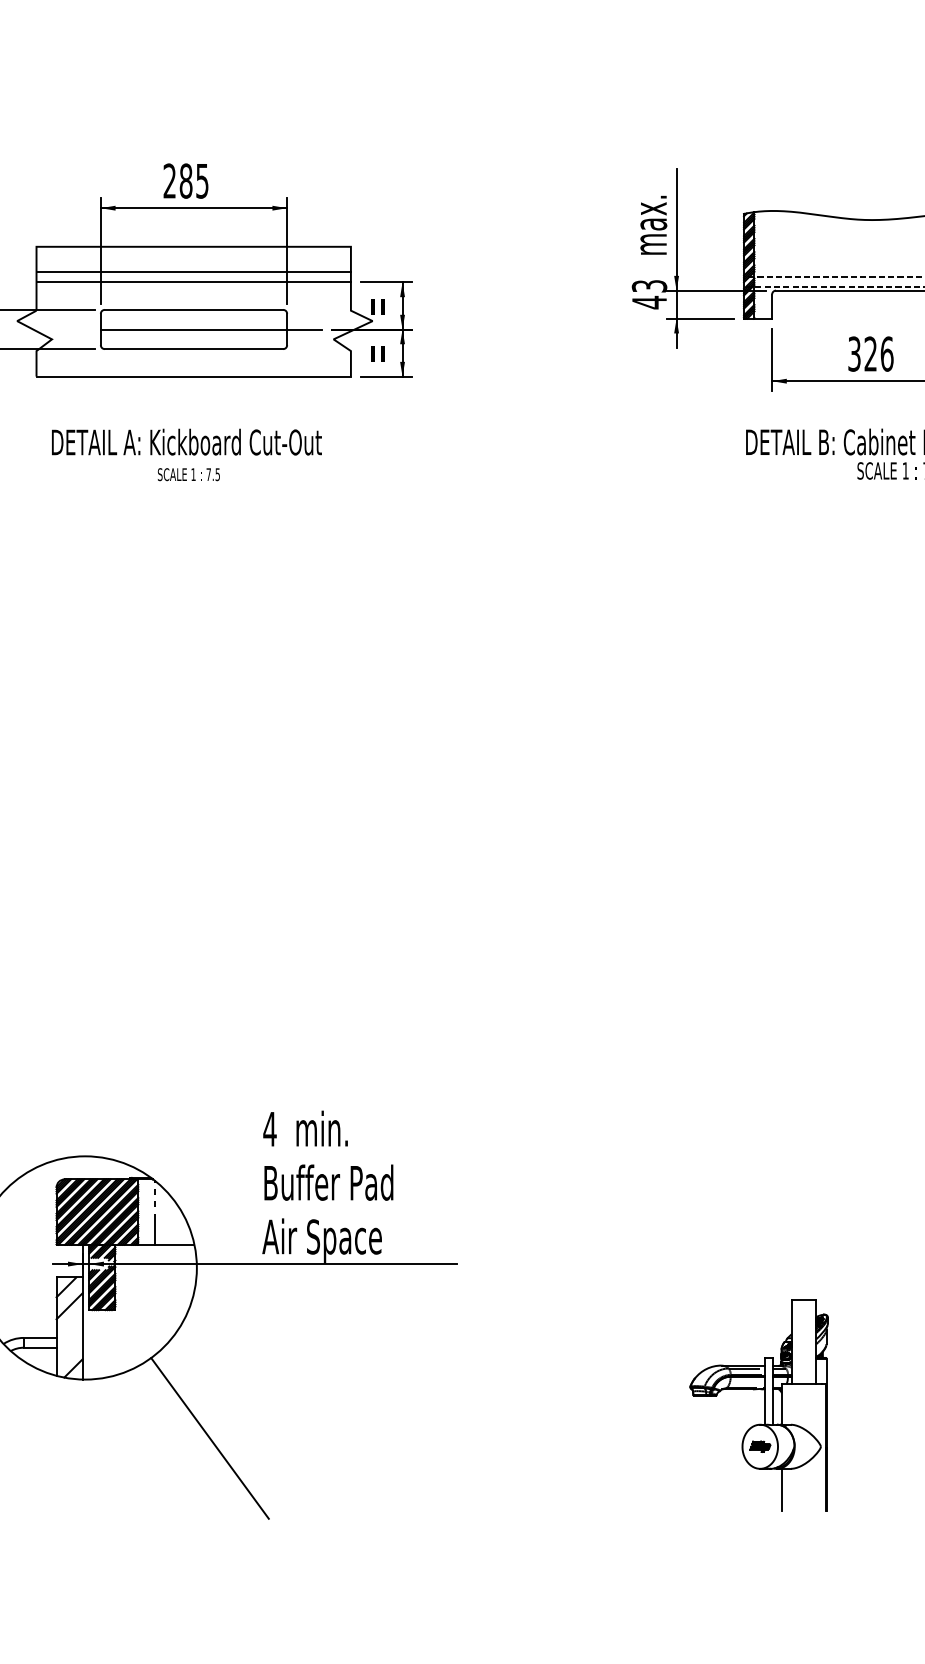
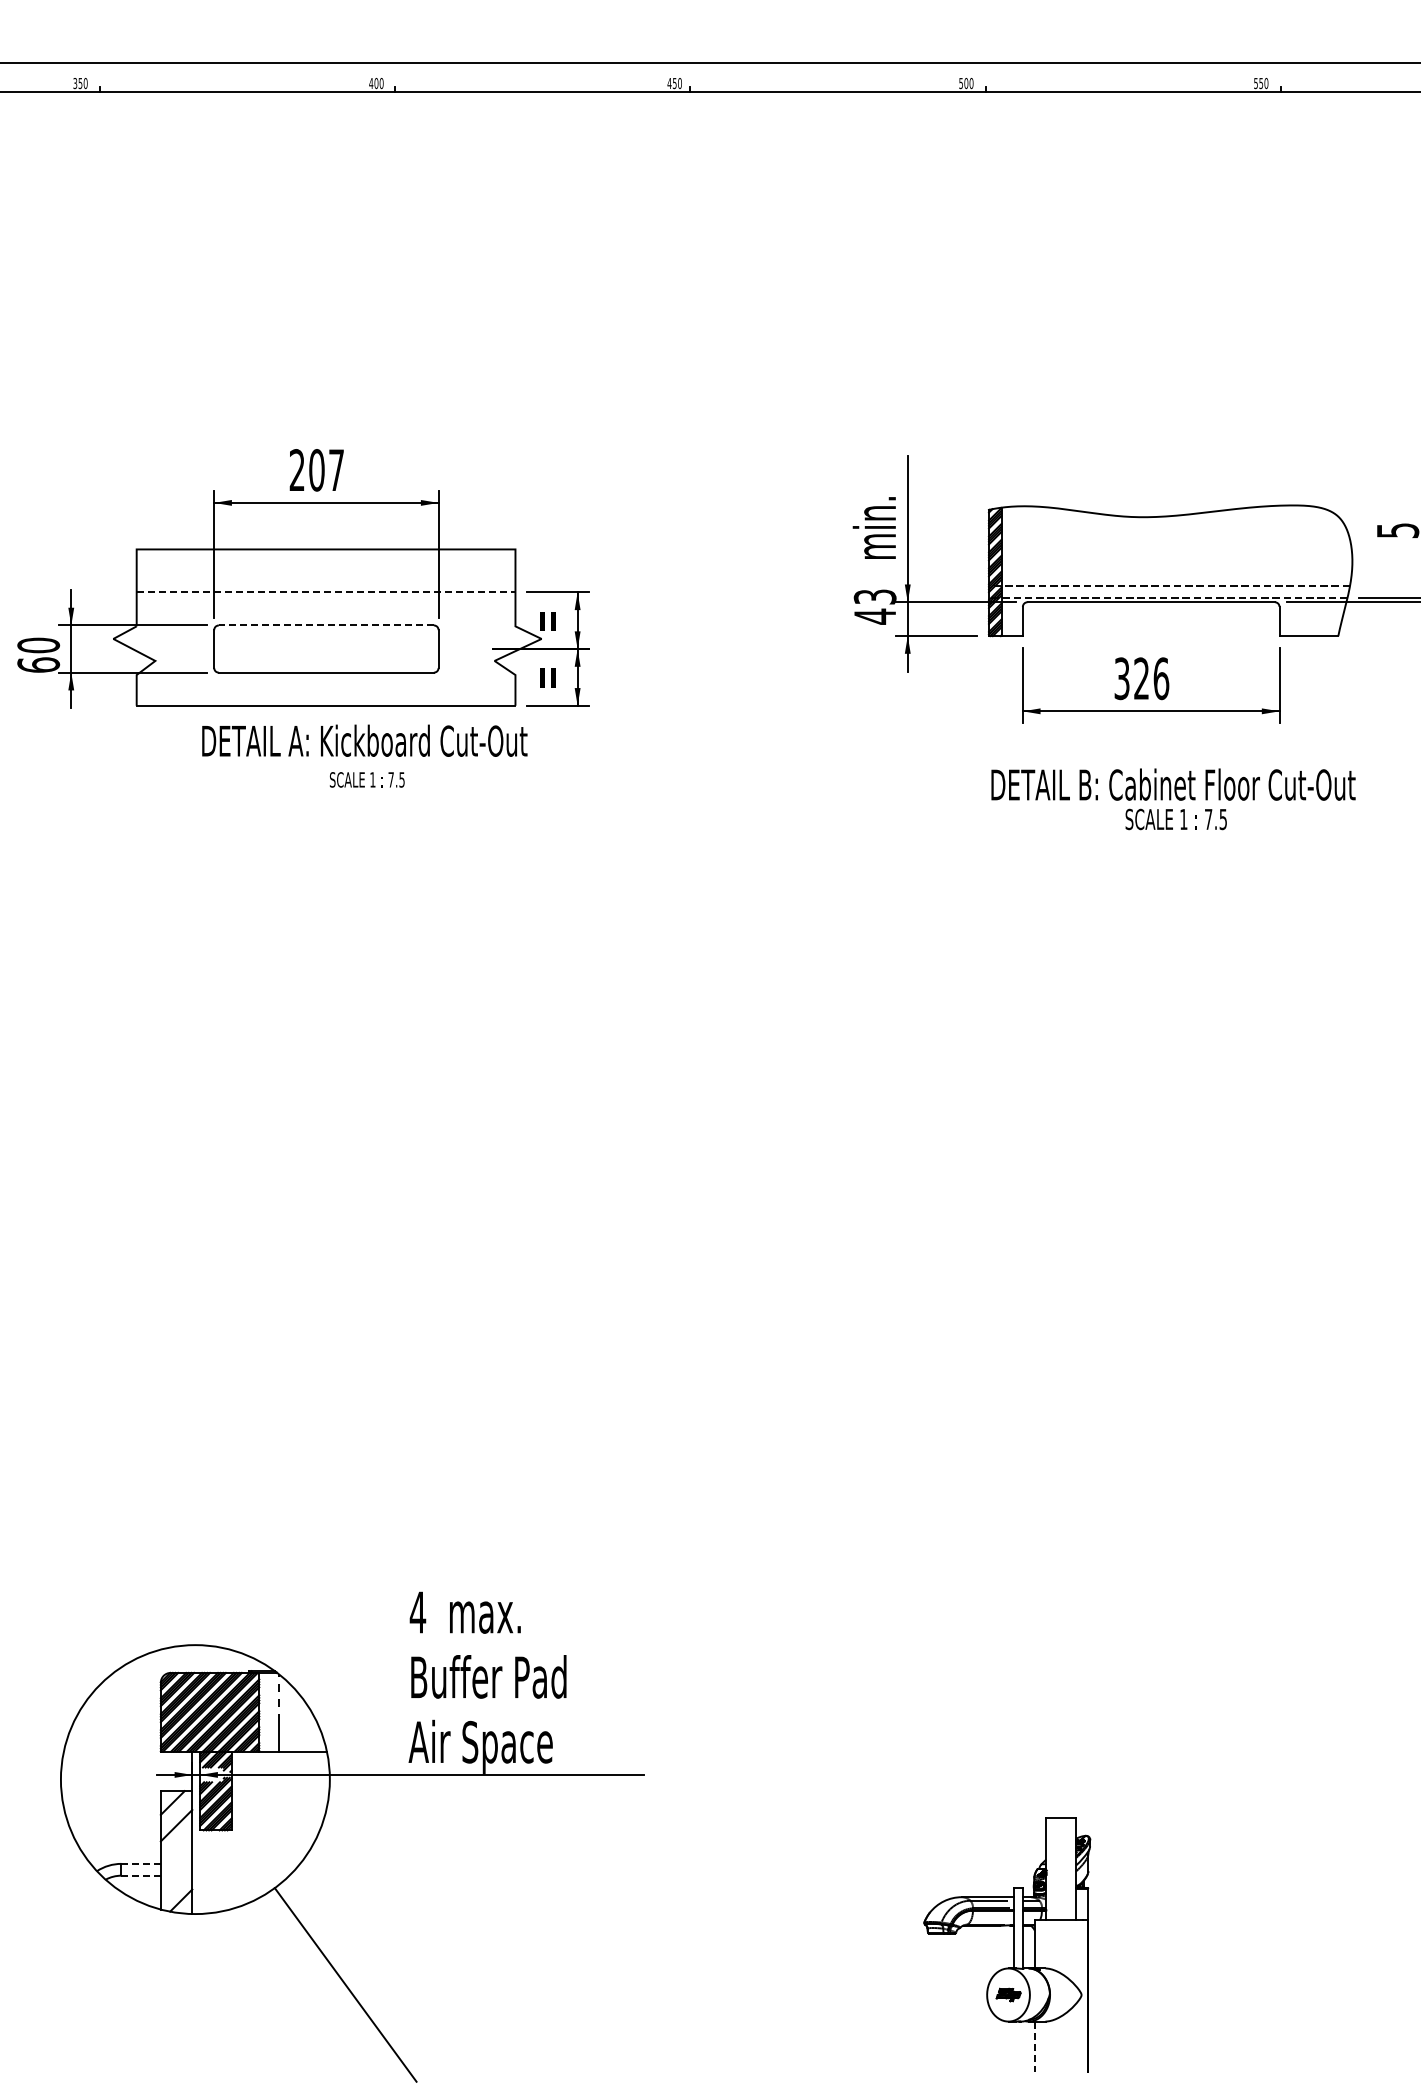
text: (194, 181) -> (326, 470), 285 -> 207
text: (648, 212) -> (874, 508), max. -> min.
line: (193, 271) -> (325, 579), removed
line: (194, 282) -> (326, 592), solid -> dashed
line: (193, 309) -> (325, 625), solid -> dashed
line: (211, 329) -> (347, 649), removed
text: (186, 454) -> (364, 755), moved
text: (337, 1128) -> (499, 1611), min. -> max.
line: (40, 1337) -> (141, 1863), solid -> dashed
line: (40, 1347) -> (141, 1875), solid -> dashed
line: (781, 1490) -> (1034, 2047), solid -> dashed

